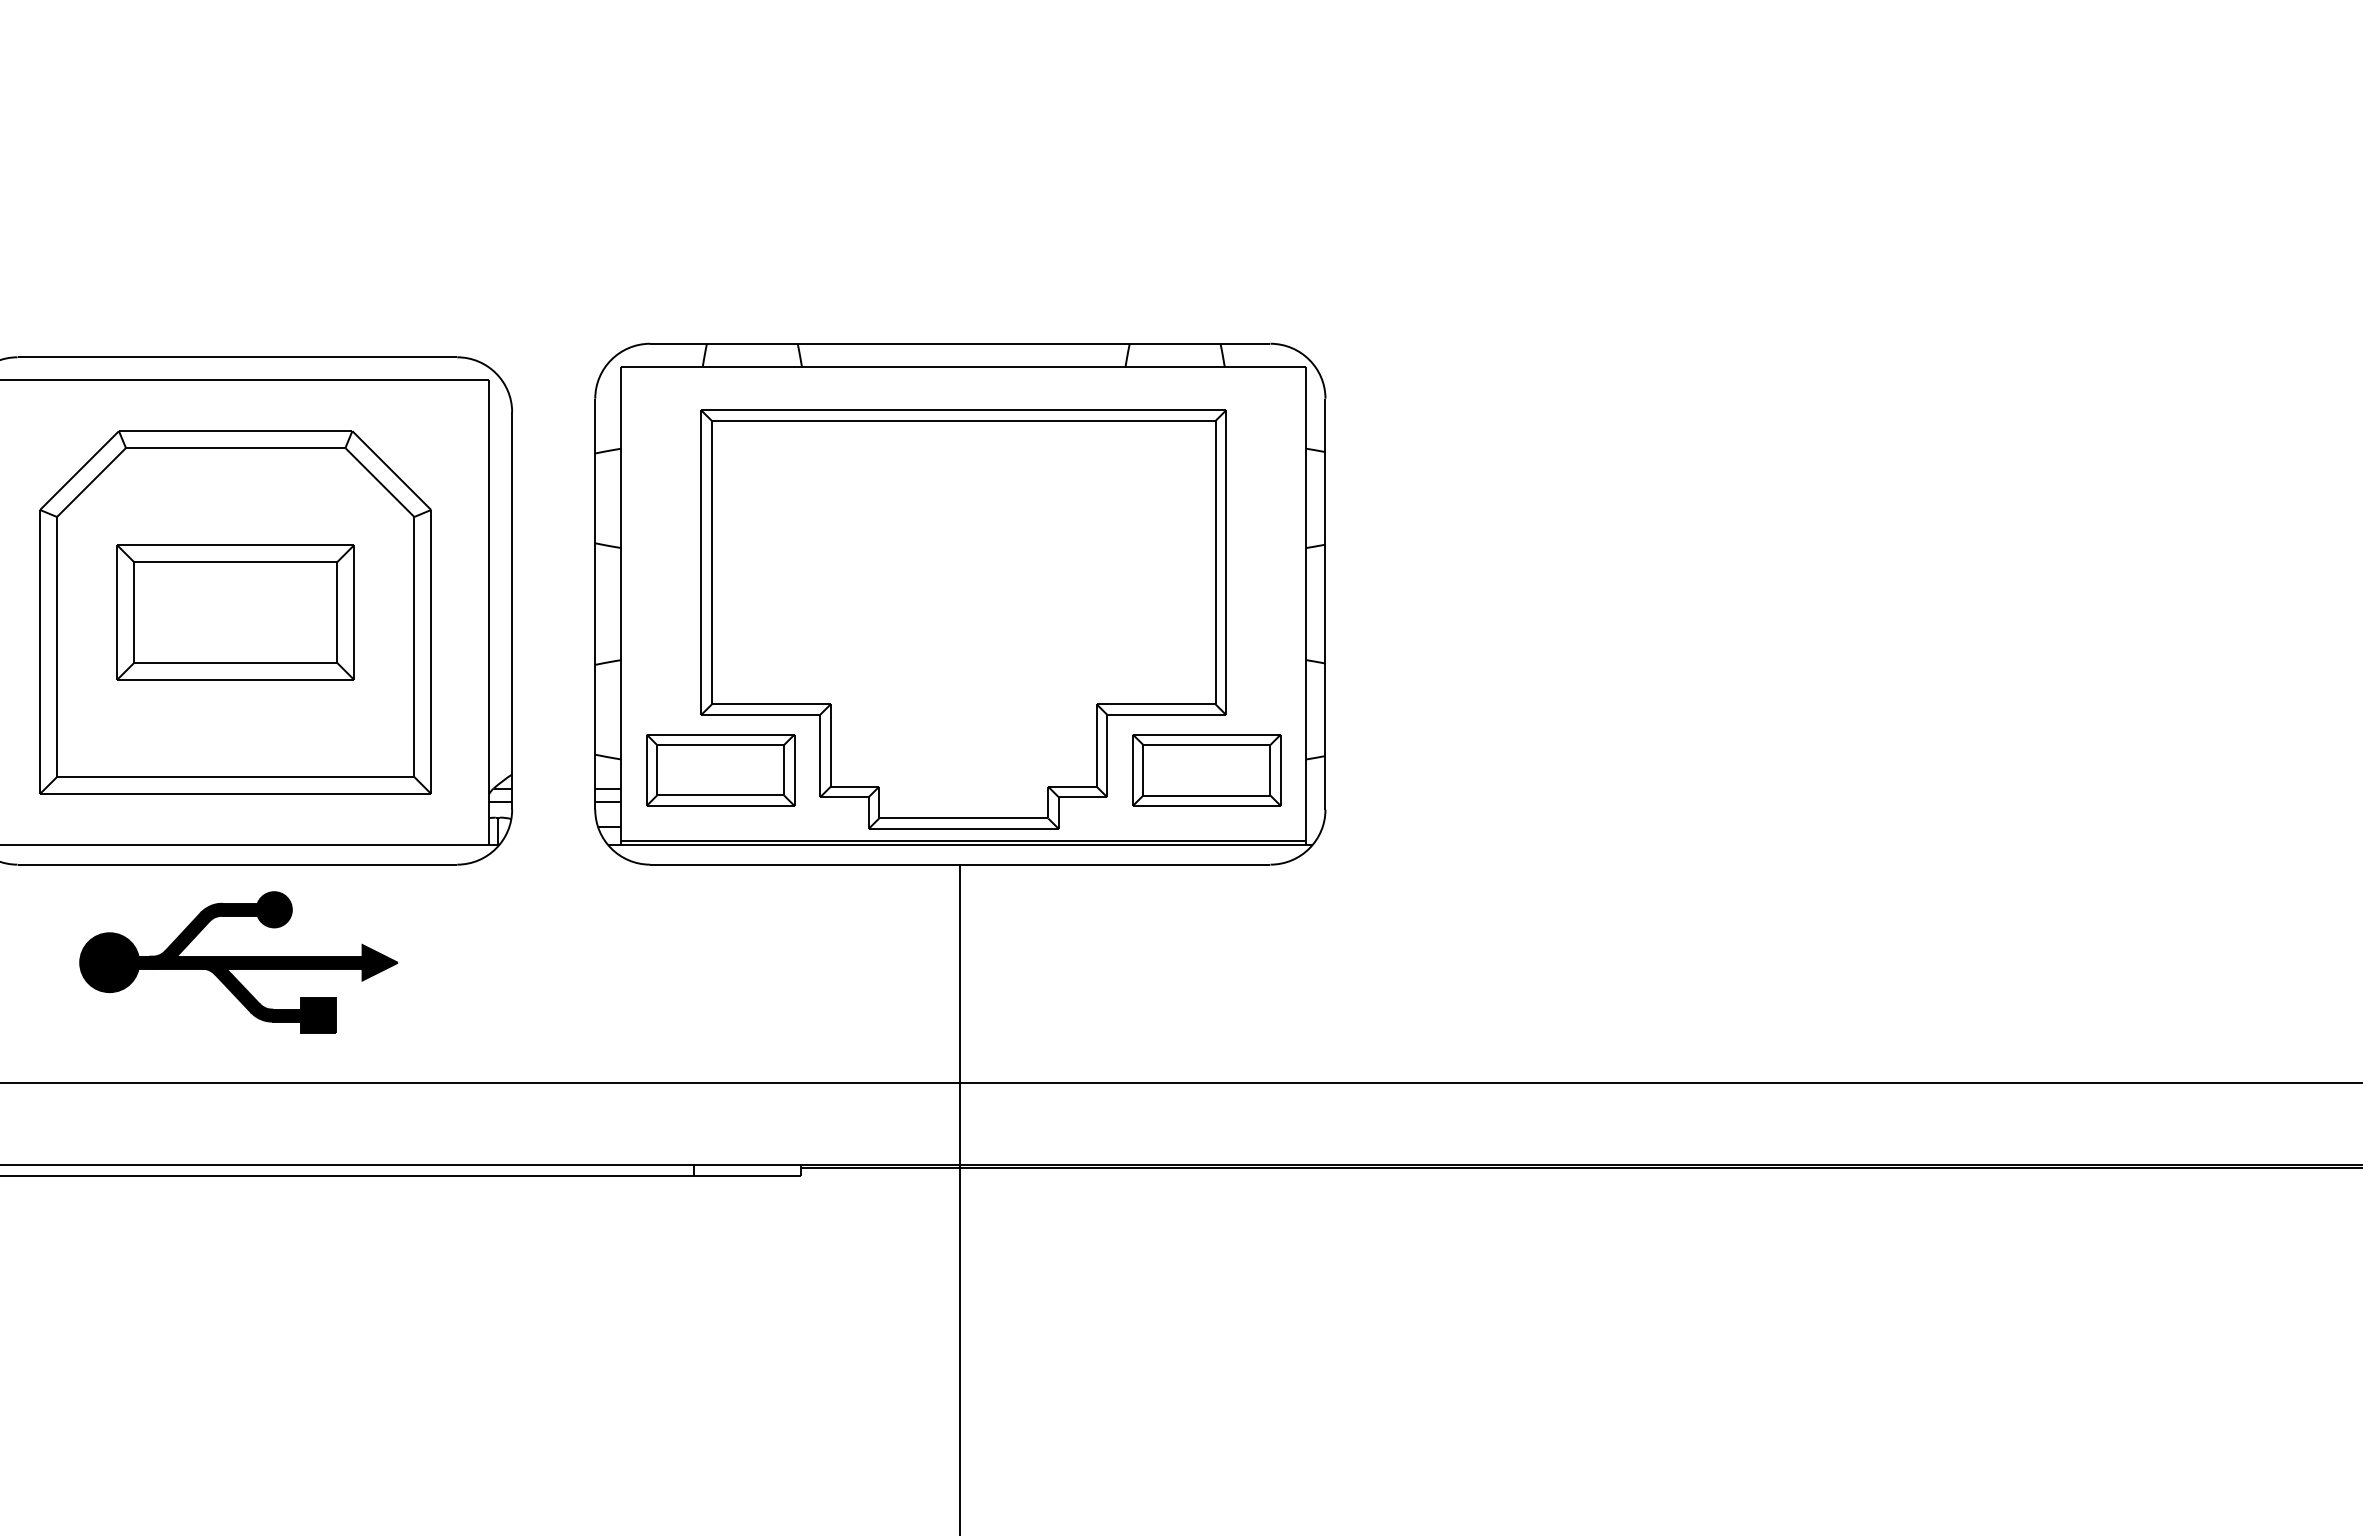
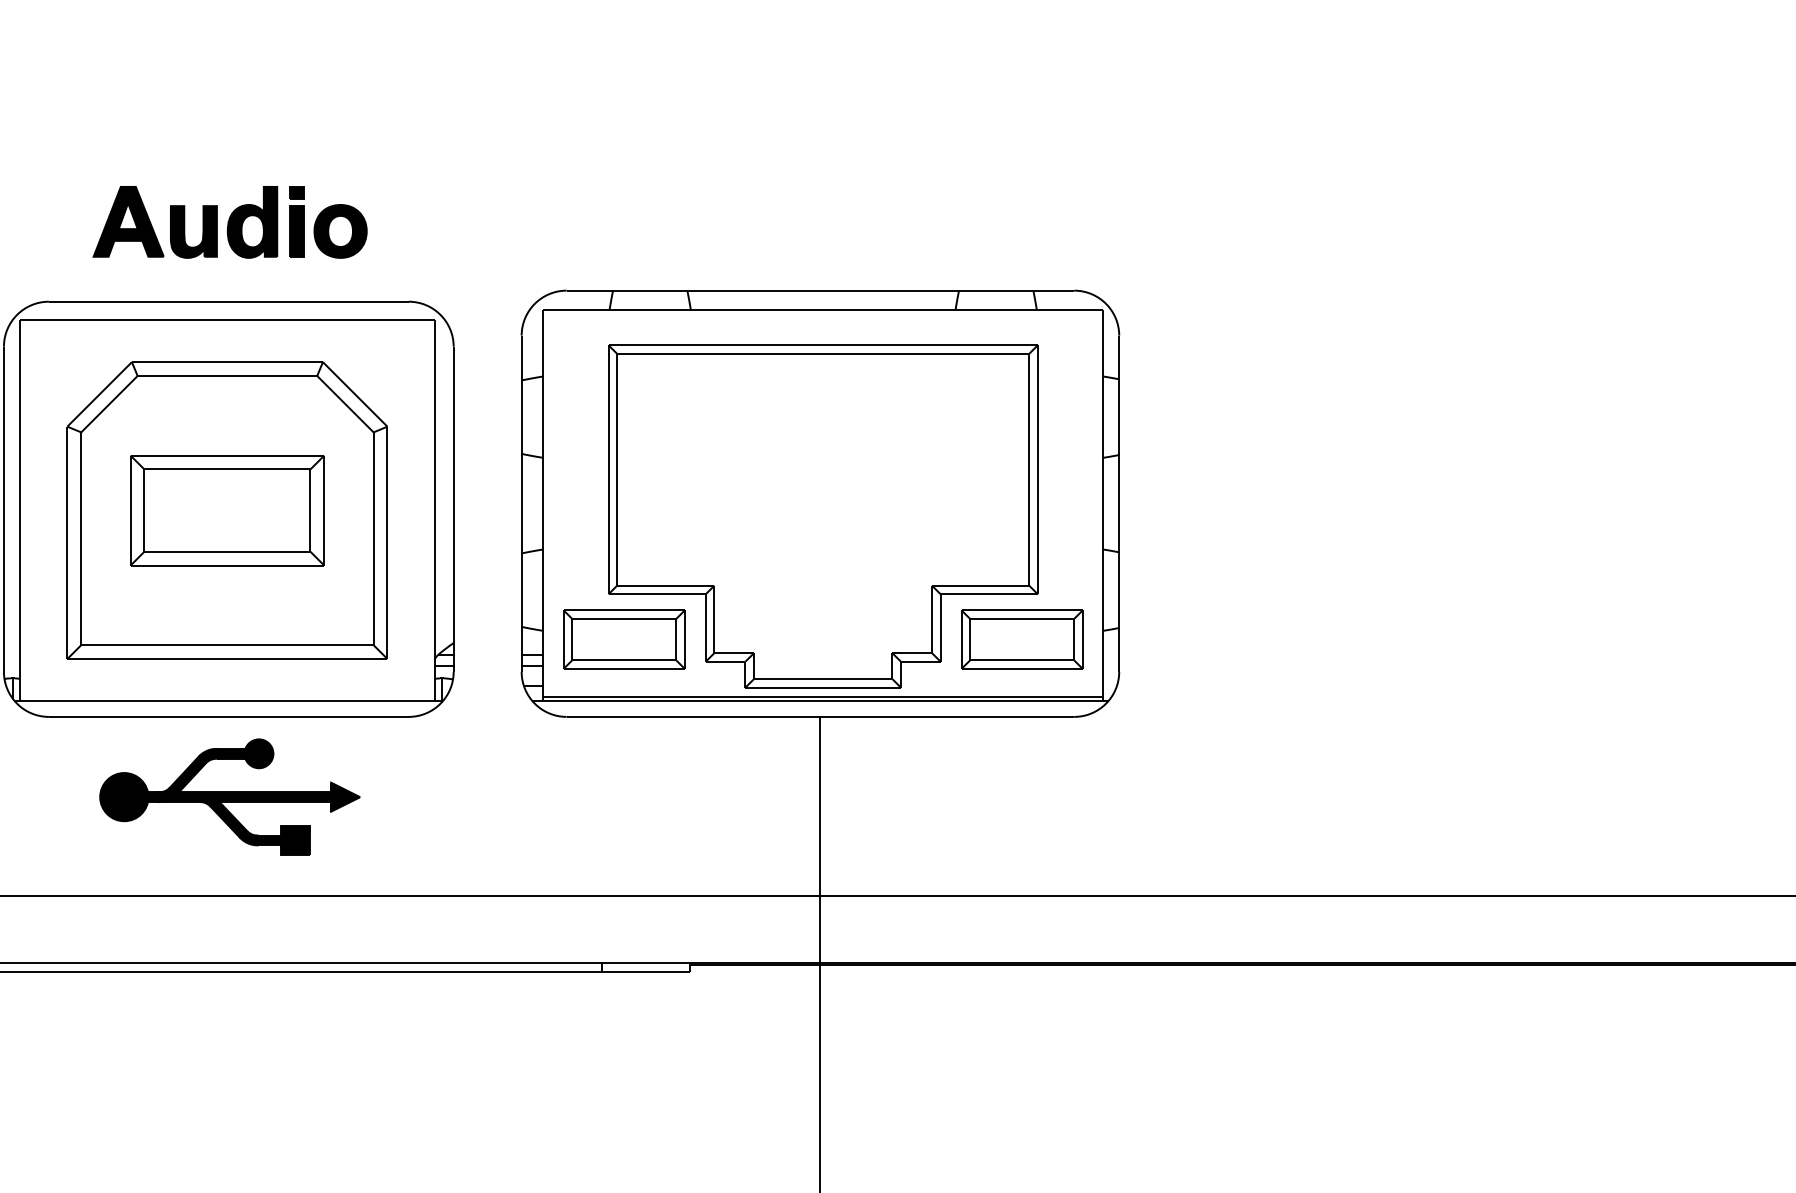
part: (238, 260) -> (229, 222), added

